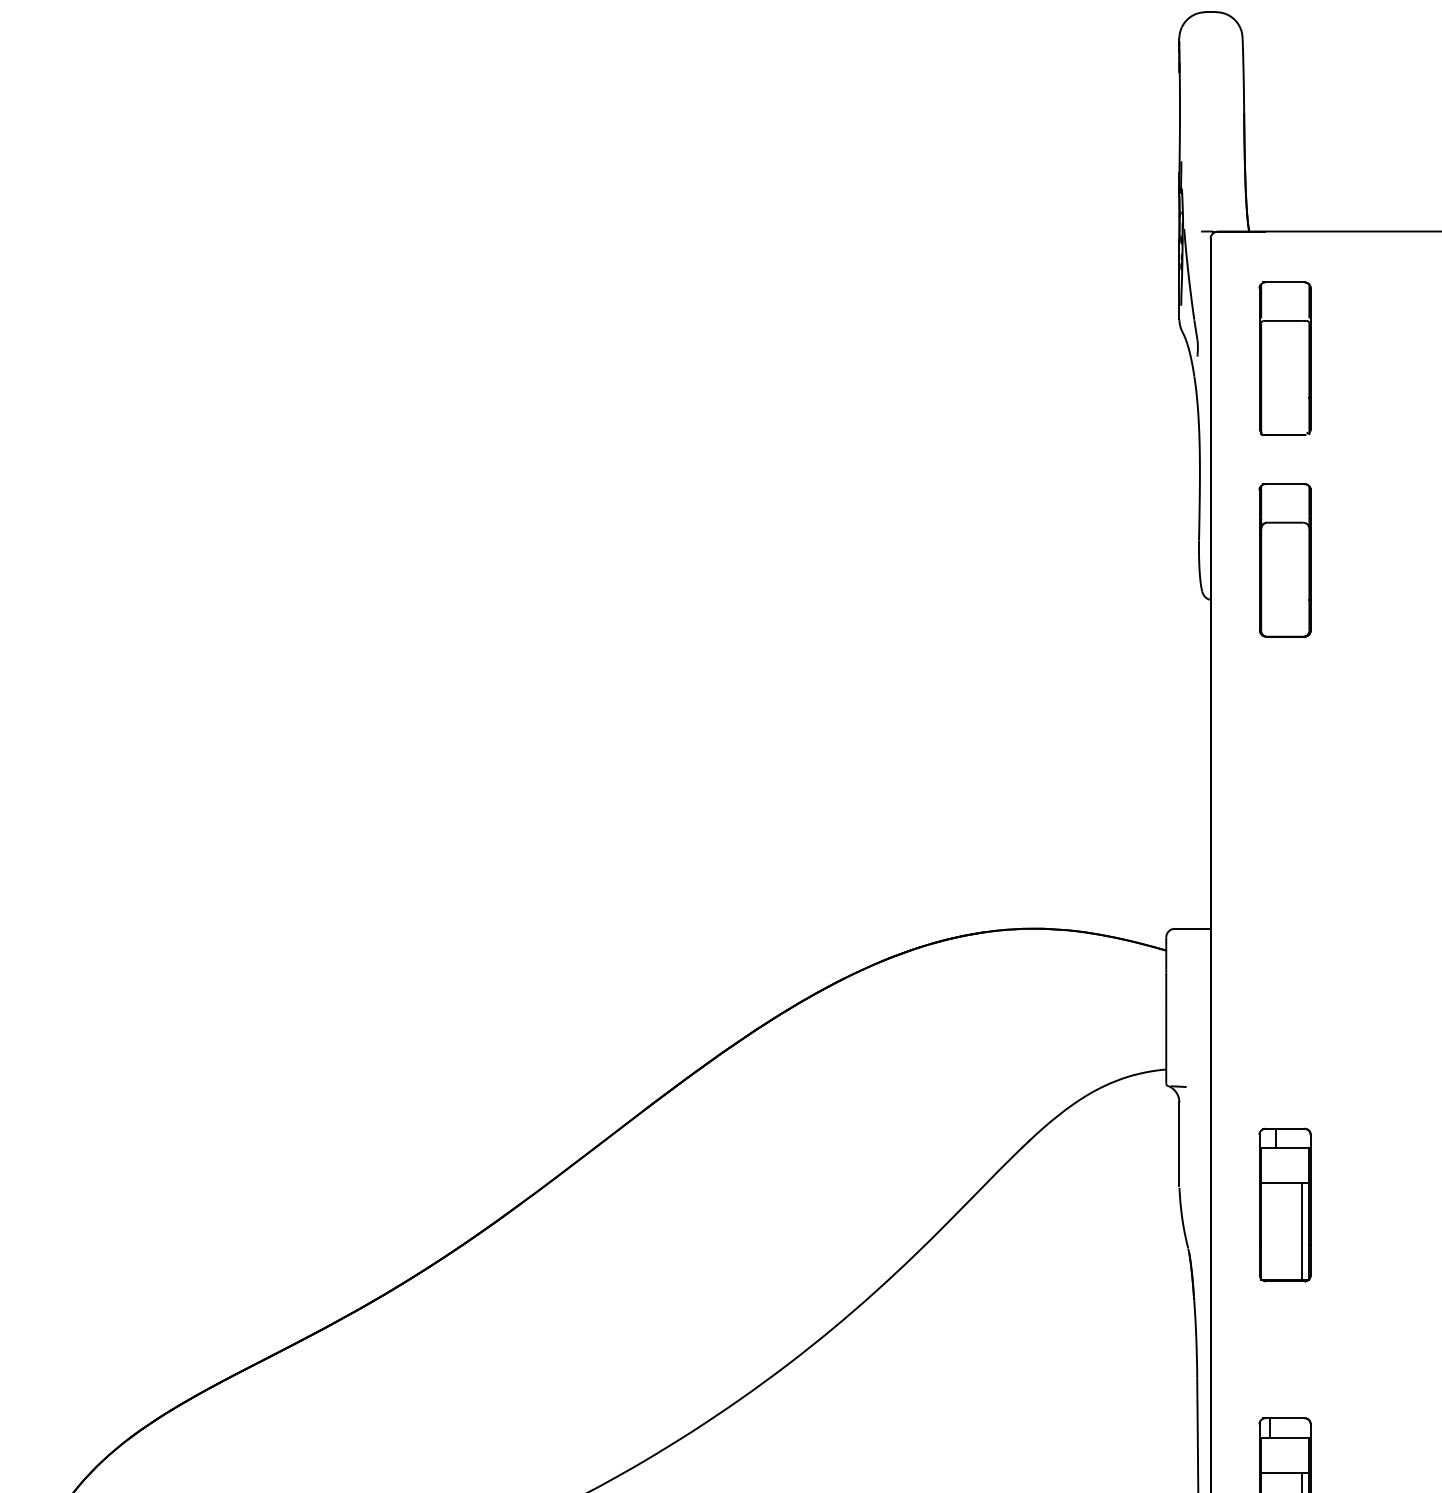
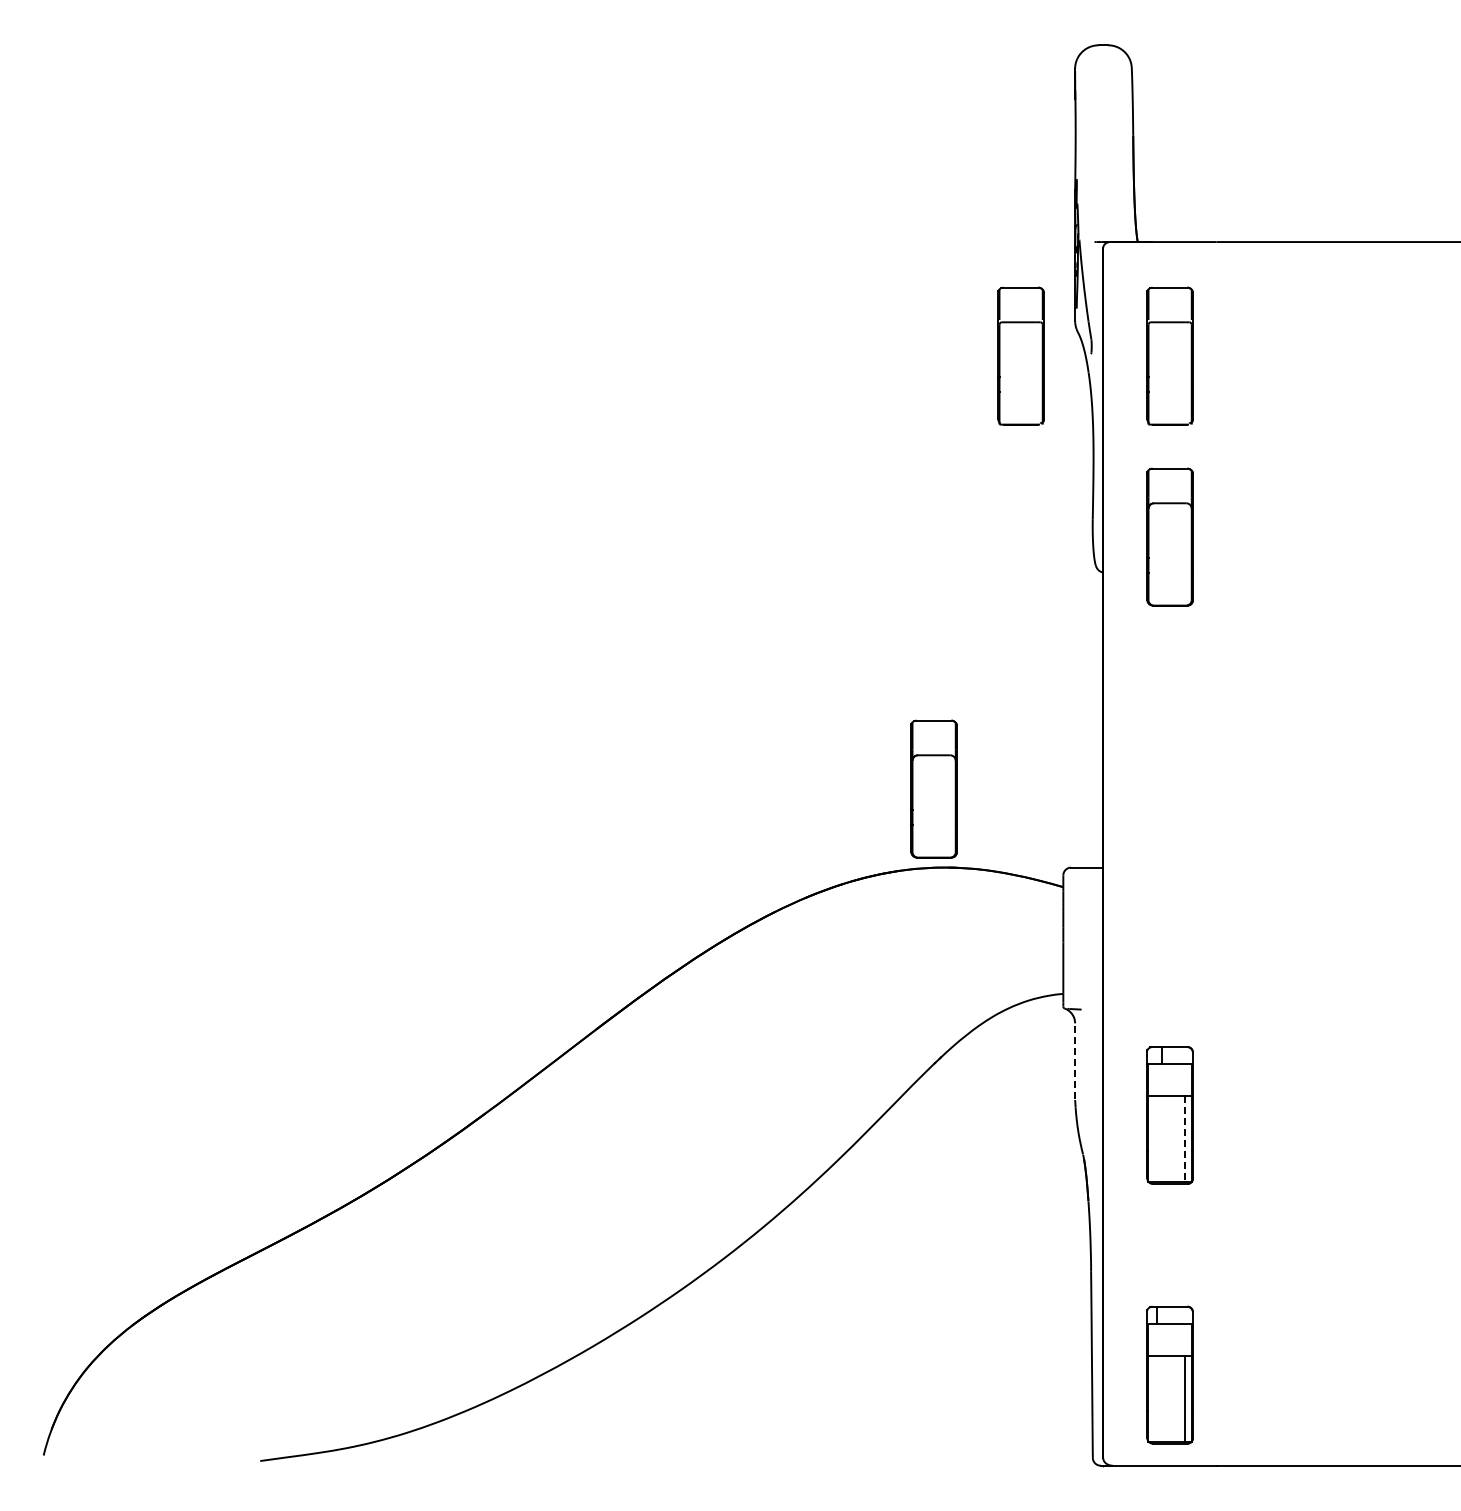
part: (1118, 357) -> (1020, 355), added
part: (1021, 840) -> (933, 788), added
line: (1179, 1144) -> (1075, 1061), solid -> dashed
line: (1302, 1231) -> (1185, 1139), solid -> dashed

